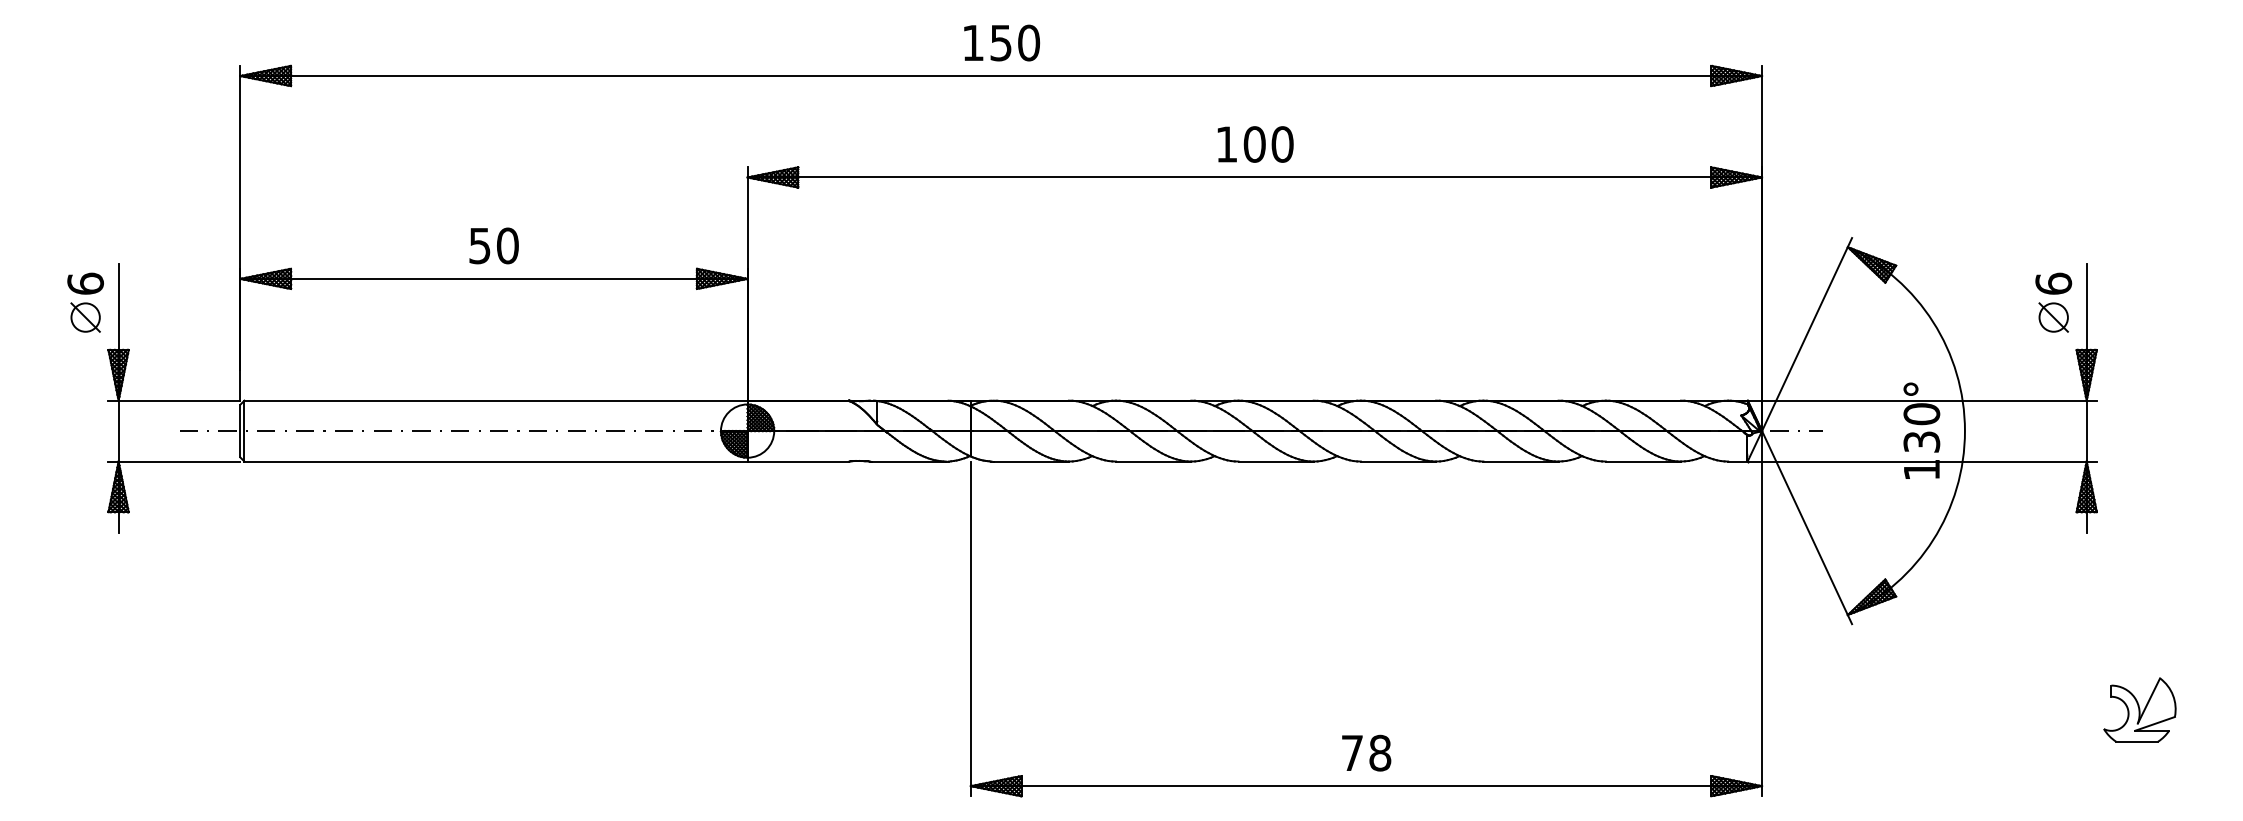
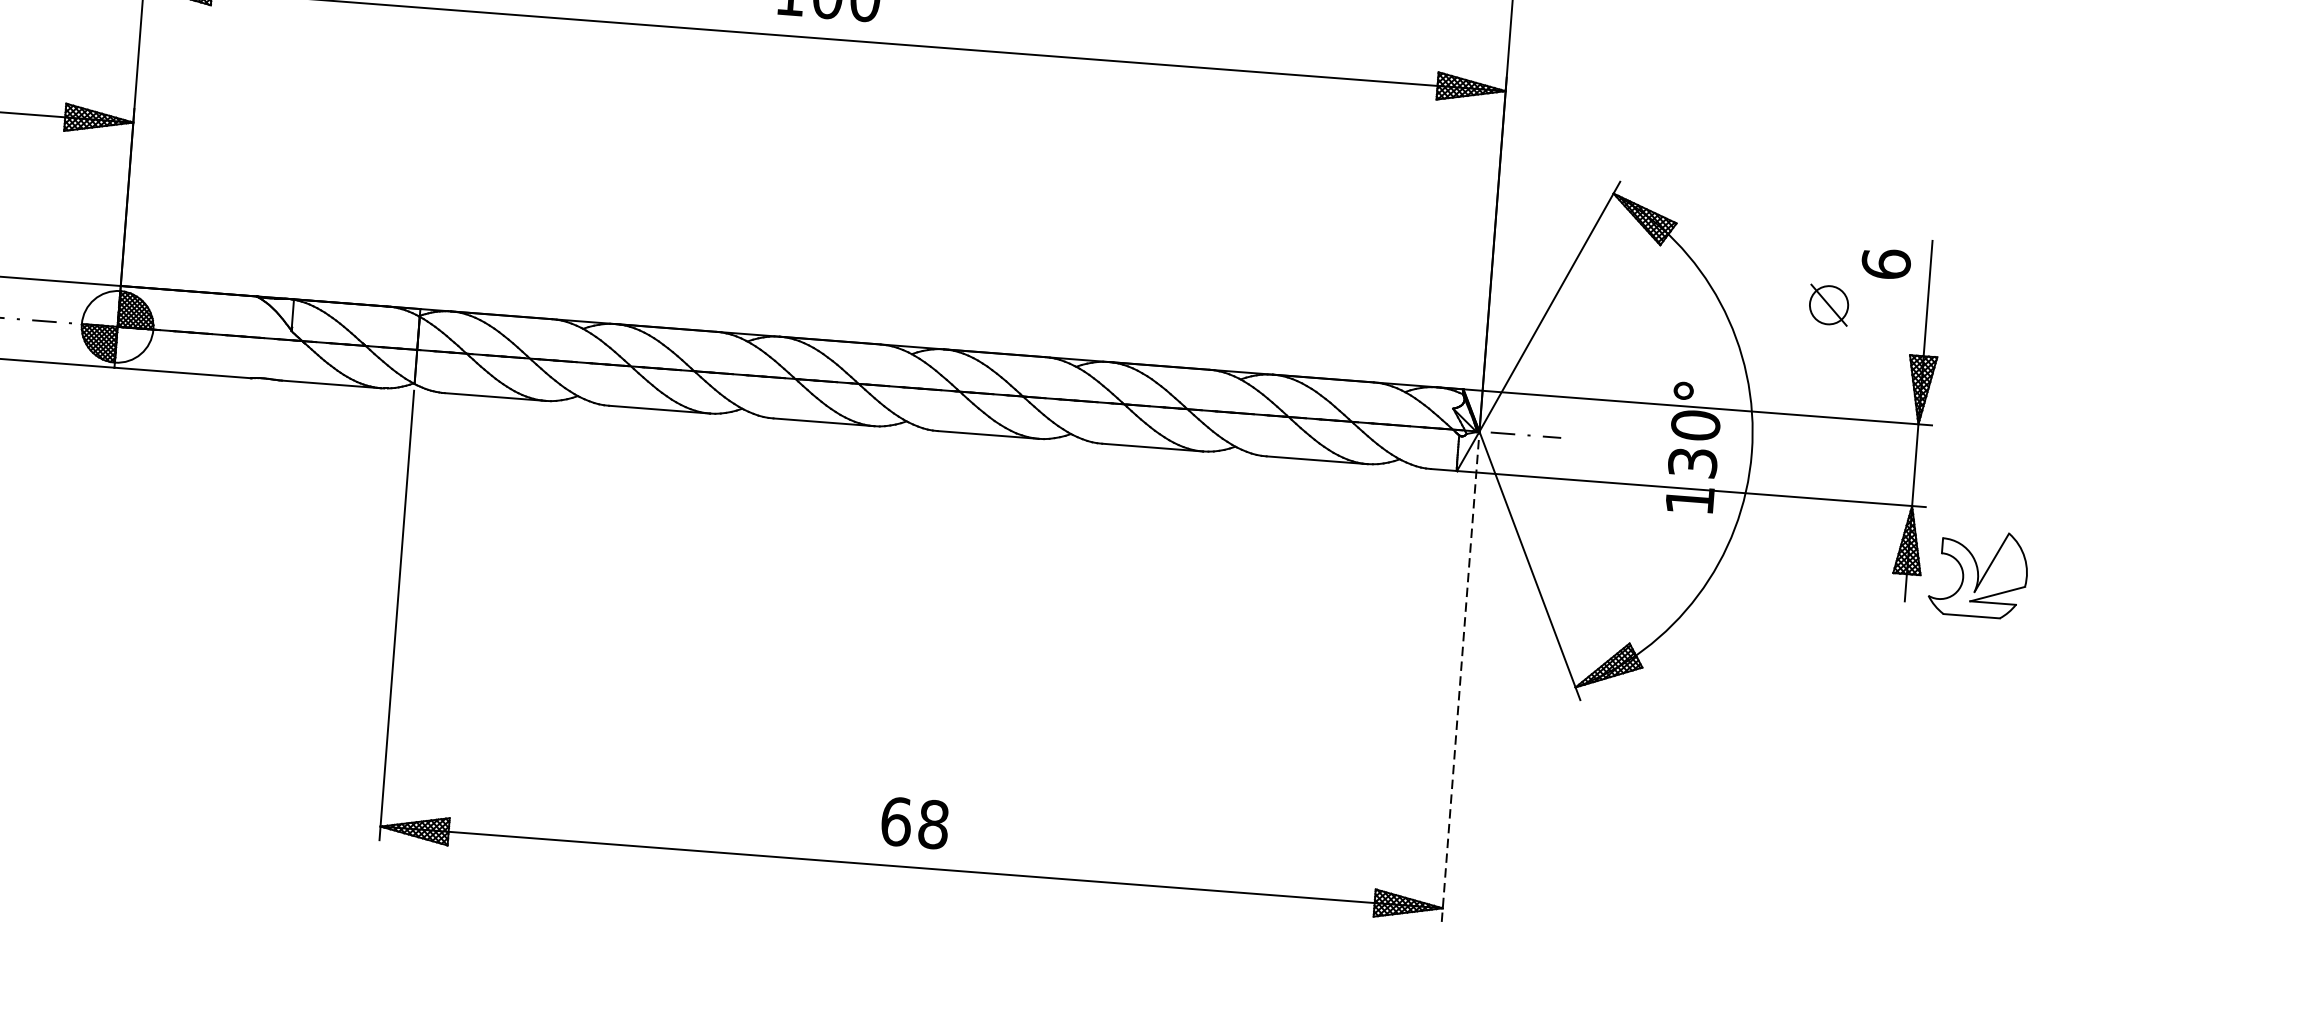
part: (2053, 317) -> (1828, 305), moved
line: (1762, 613) -> (1461, 676), solid -> dashed
part: (2139, 709) -> (1978, 573), moved
text: (1352, 752) -> (896, 820), 78 -> 68

